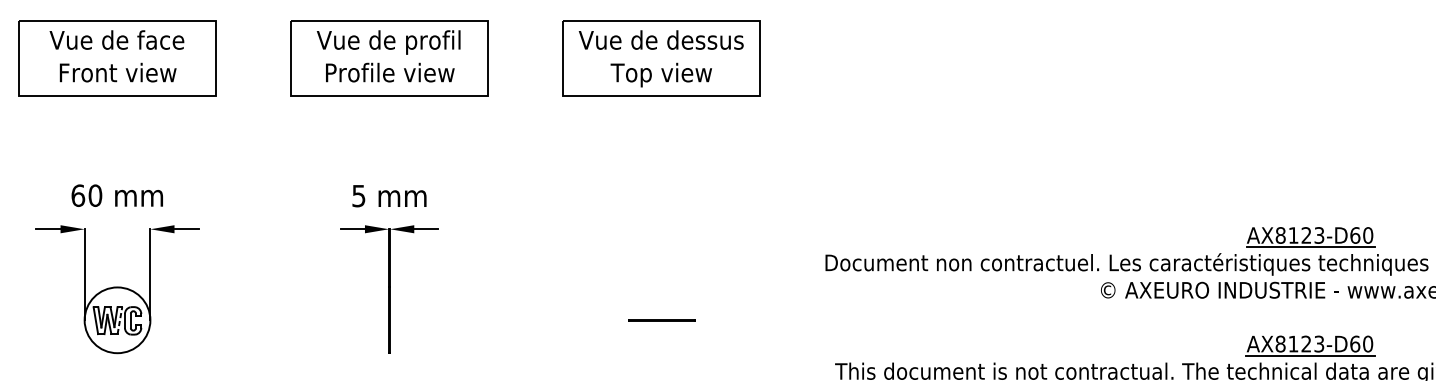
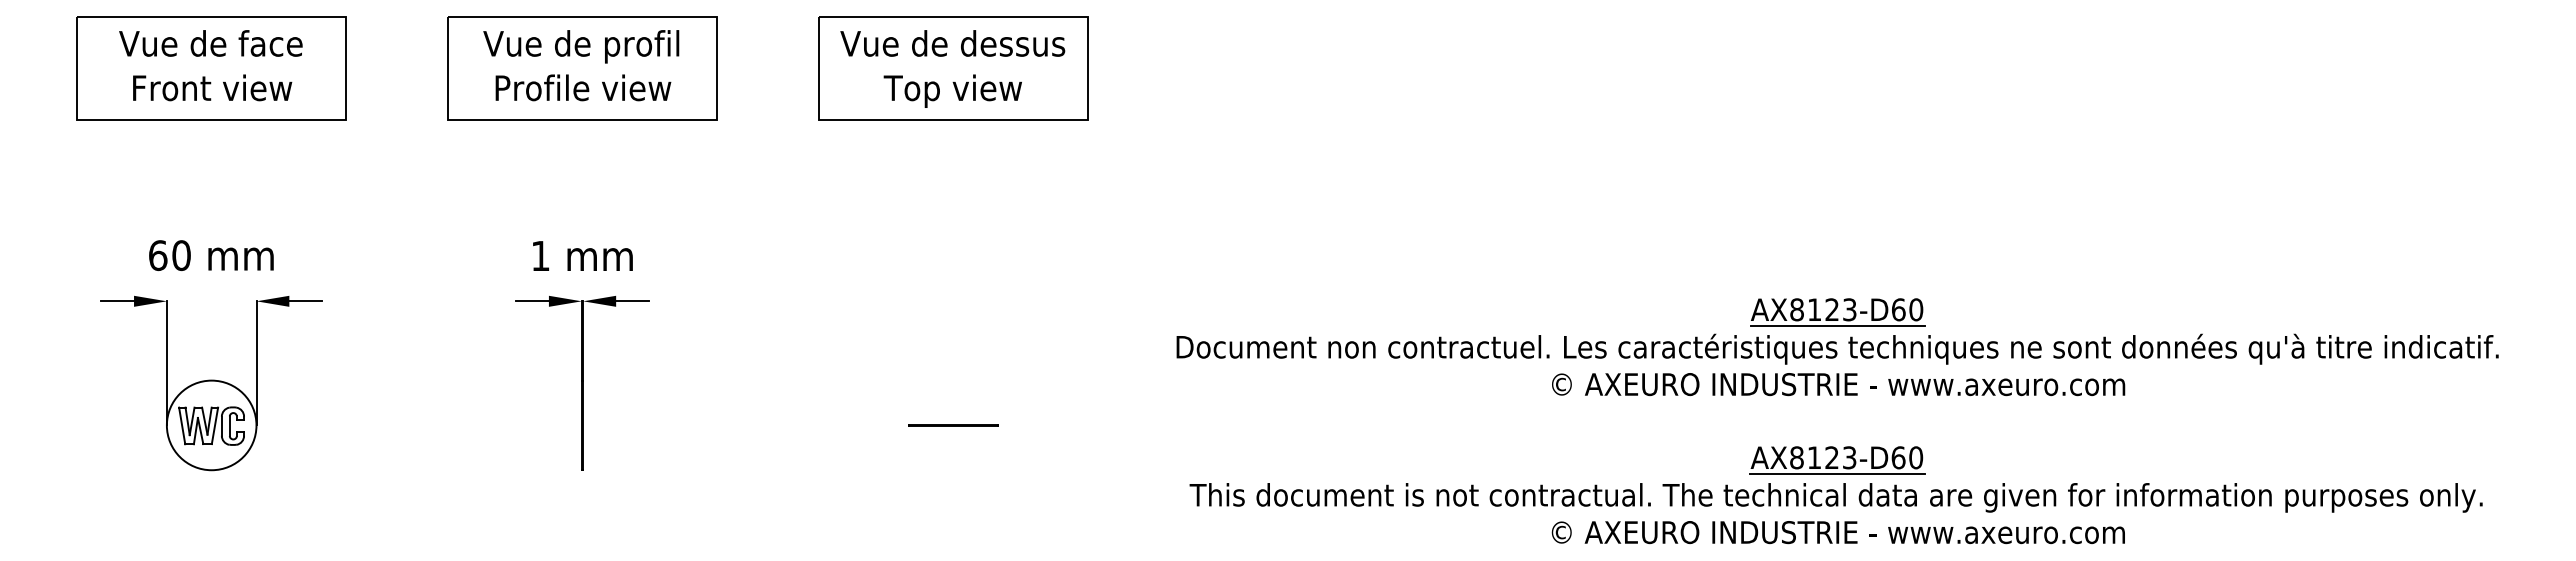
text: (358, 196) -> (540, 256), 5 -> 1
line: (120, 320) -> (215, 425), dashed -> solid

